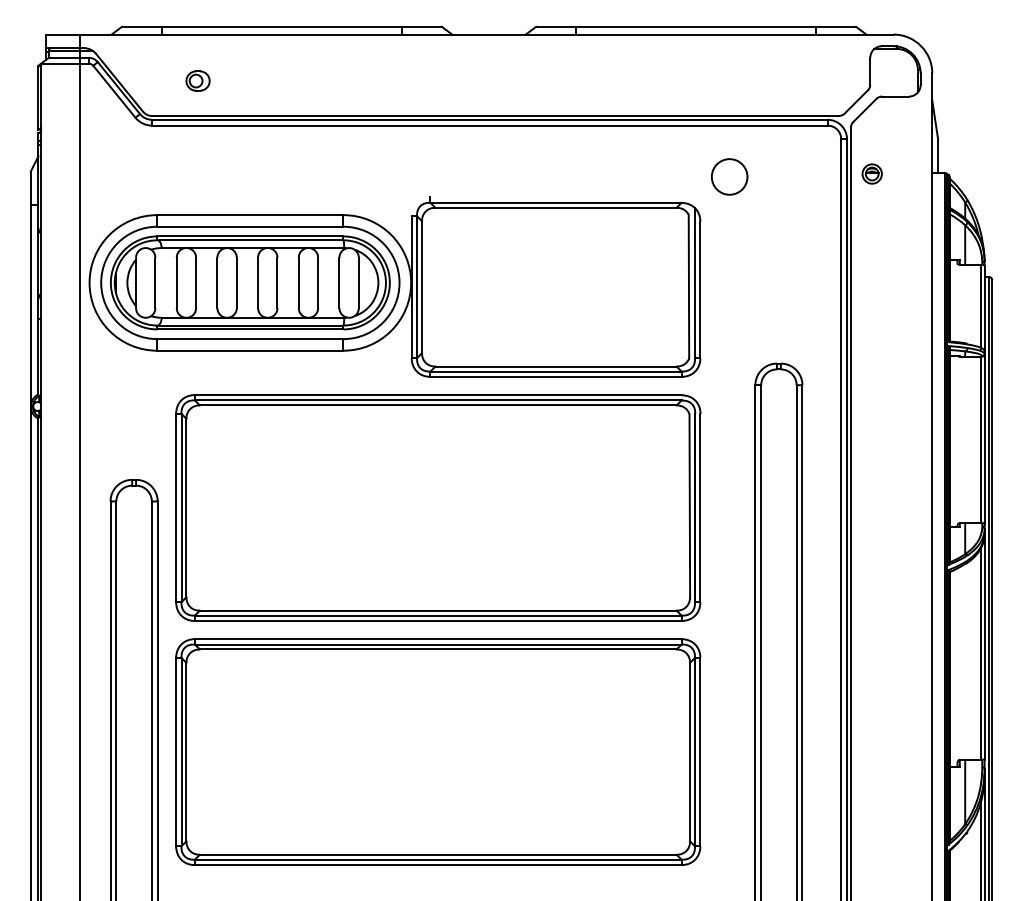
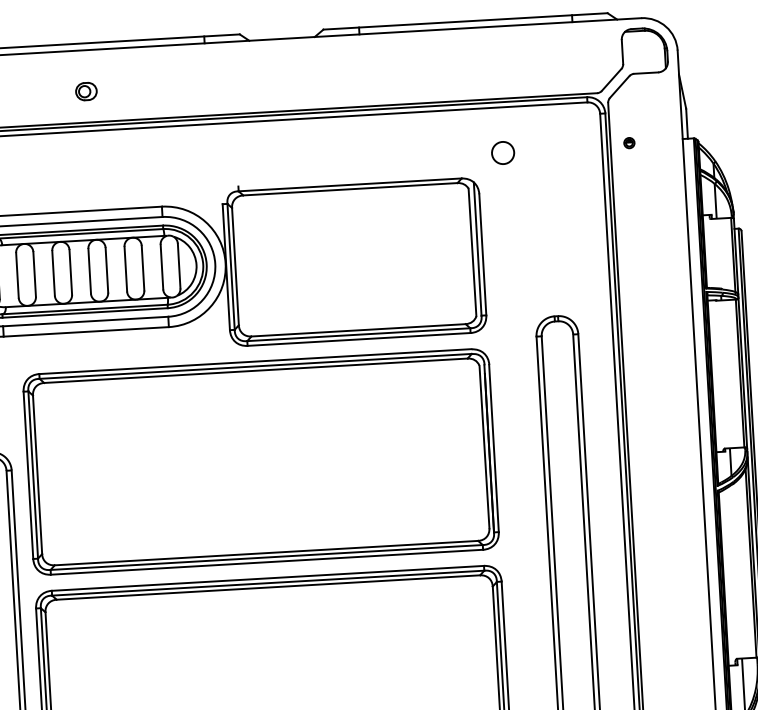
part: (197, 80) -> (85, 91), moved
part: (871, 173) -> (628, 142), size x0.6
circle: (729, 176) -> (502, 152), size x0.7

